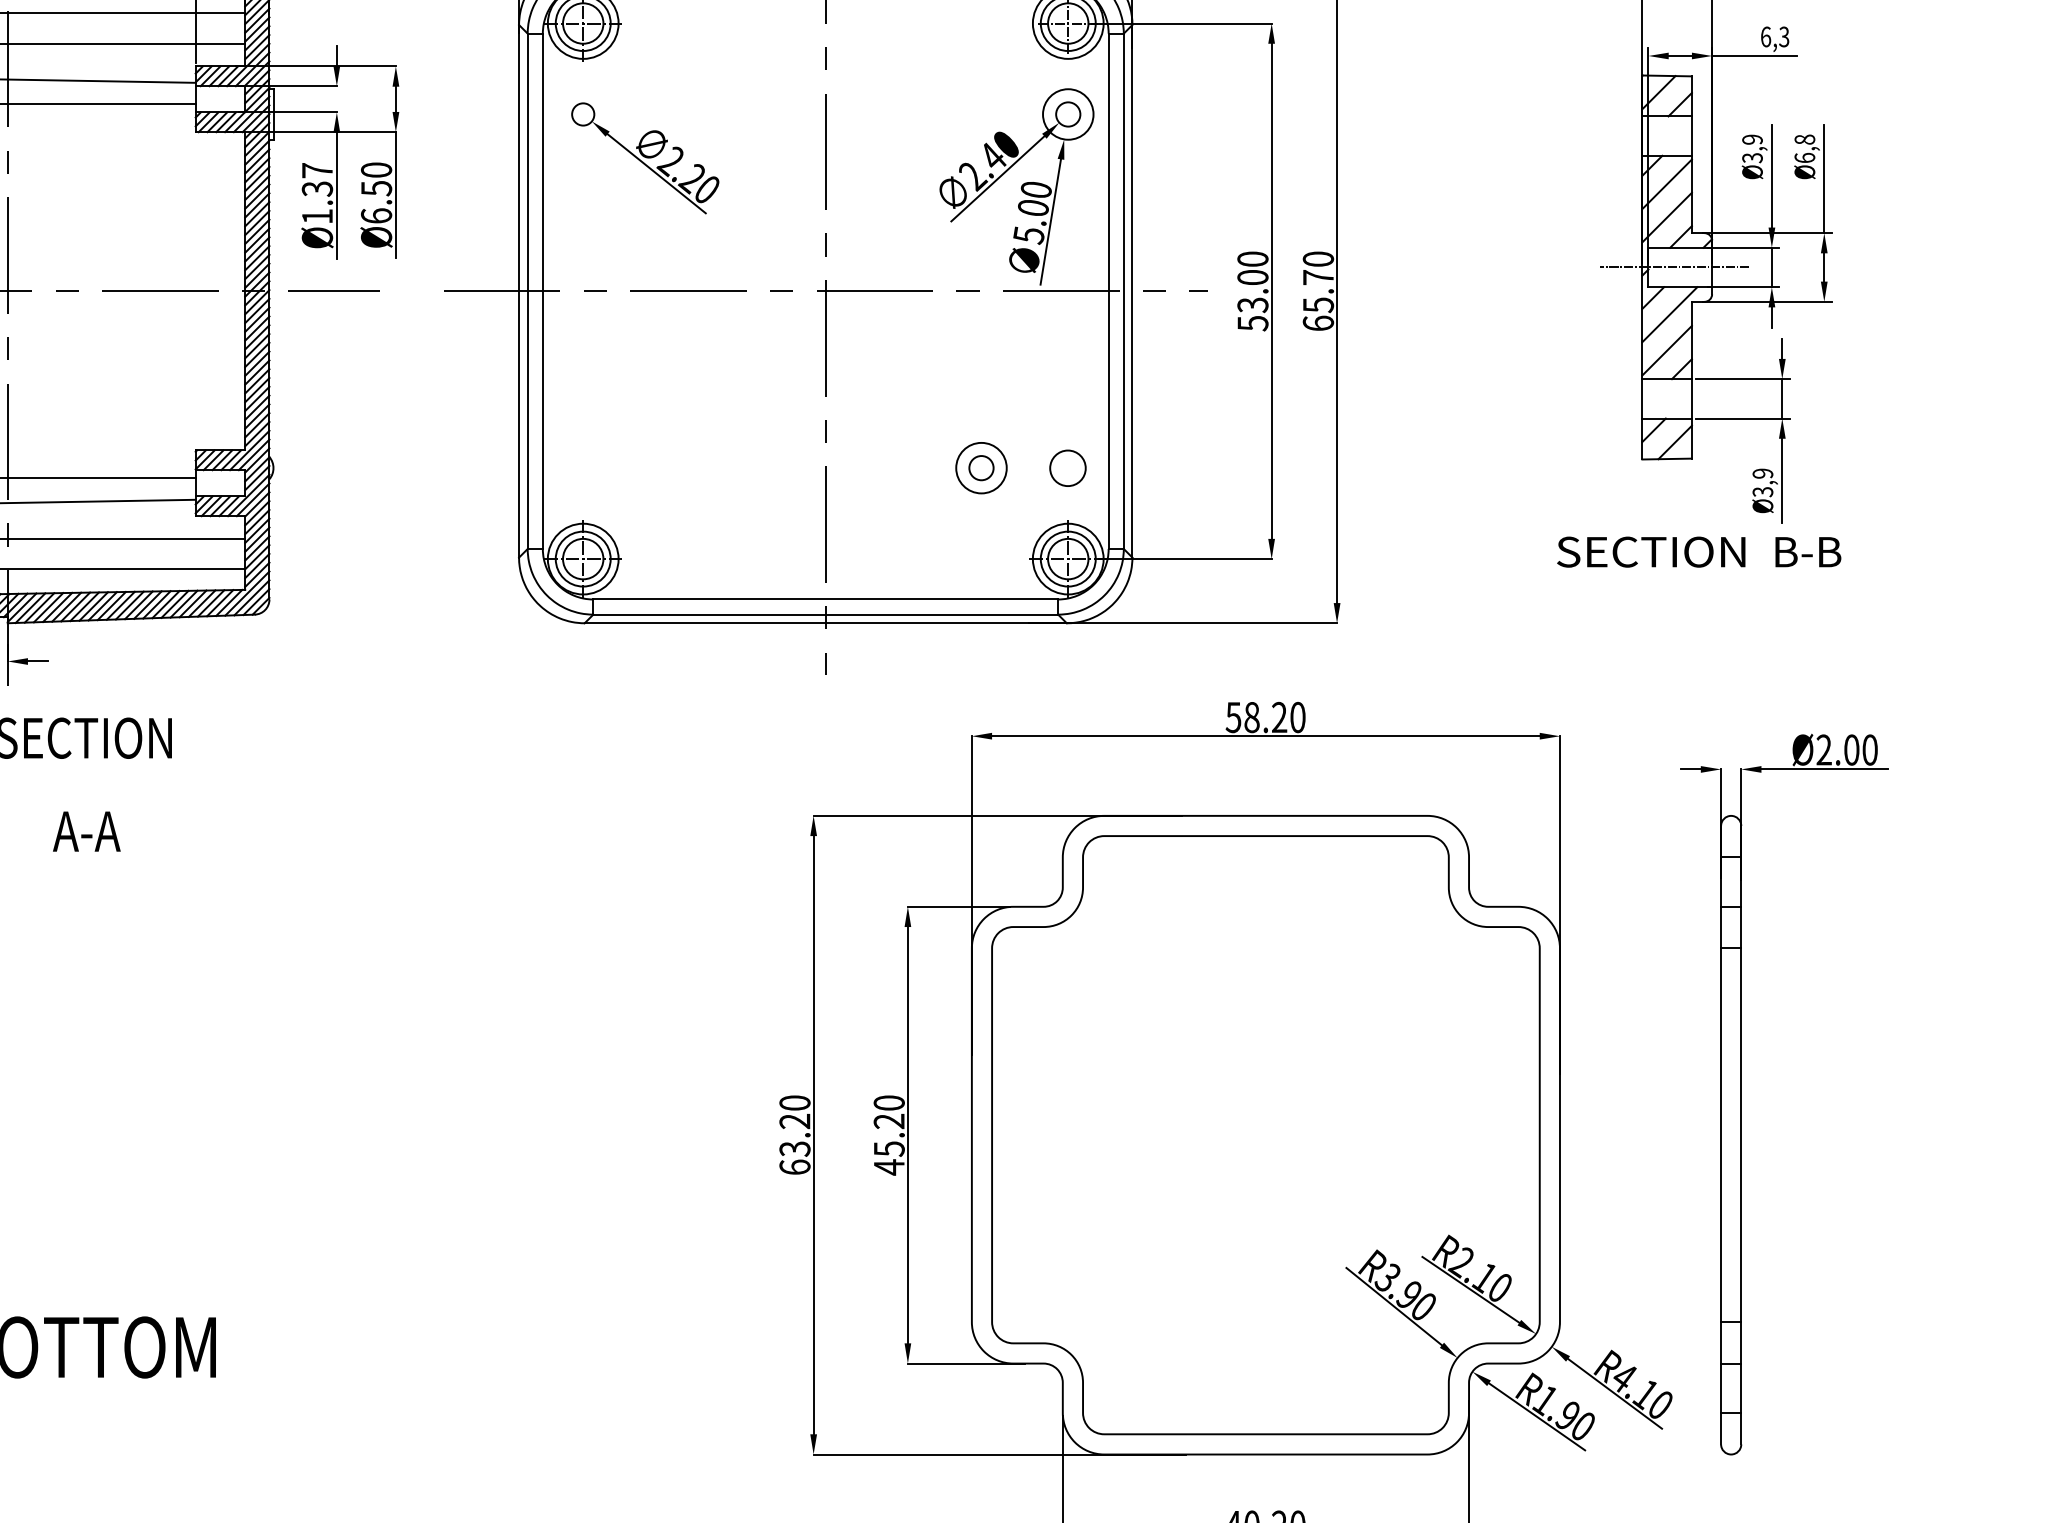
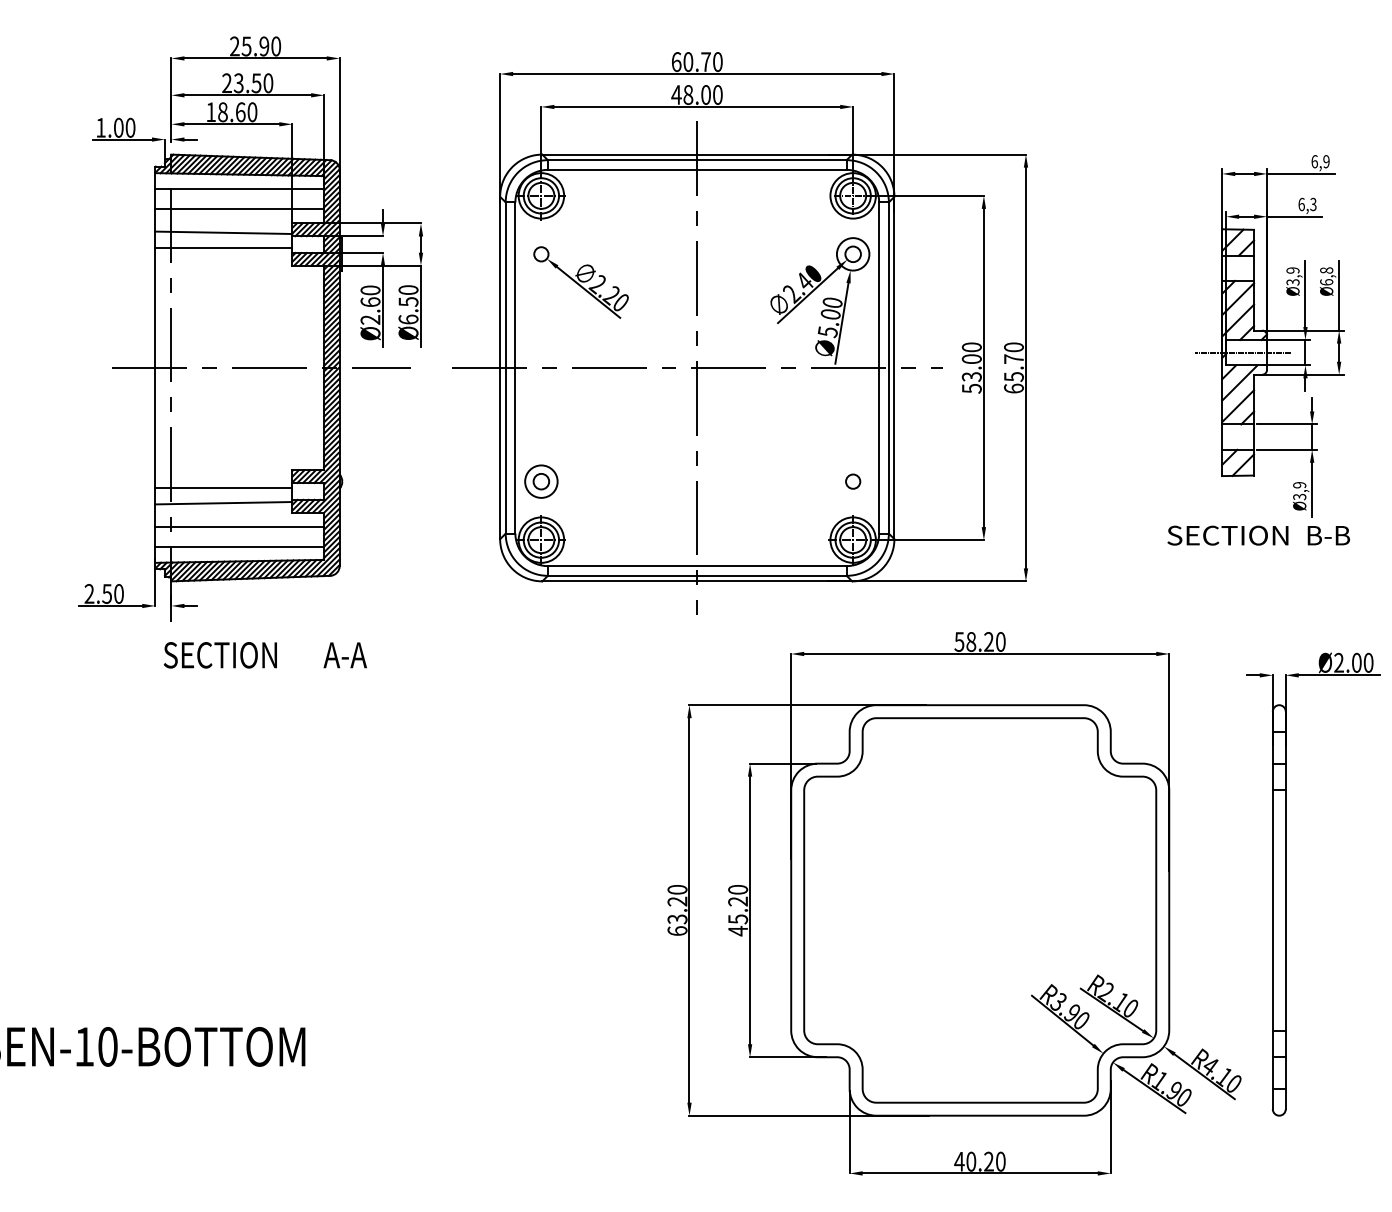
text: (317, 192) -> (370, 304), Ø1.37 -> Ø2.60
part: (981, 467) -> (541, 481), moved
circle: (1068, 467) -> (853, 481), size x0.62
text: (85, 831) -> (344, 655), moved

